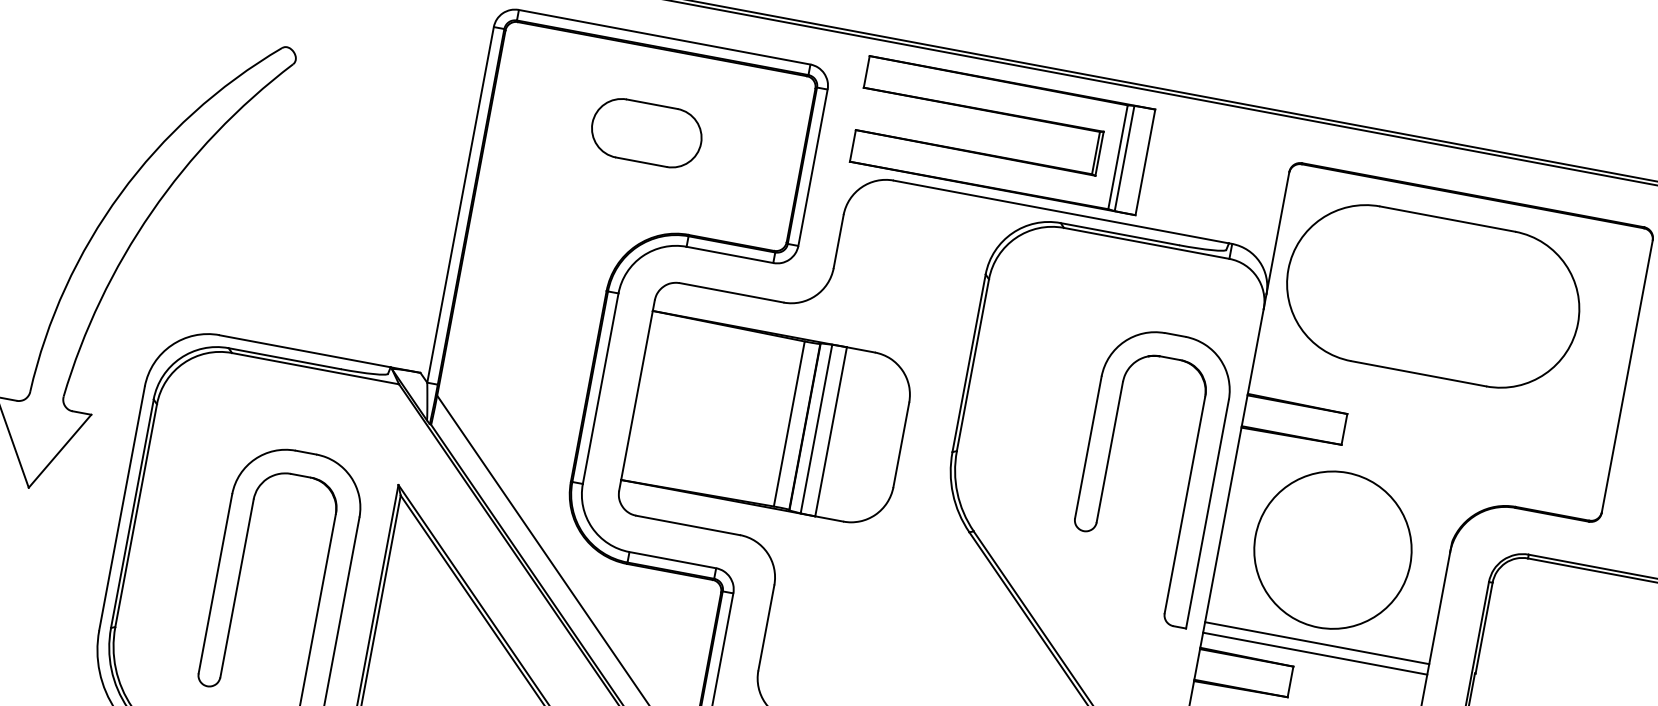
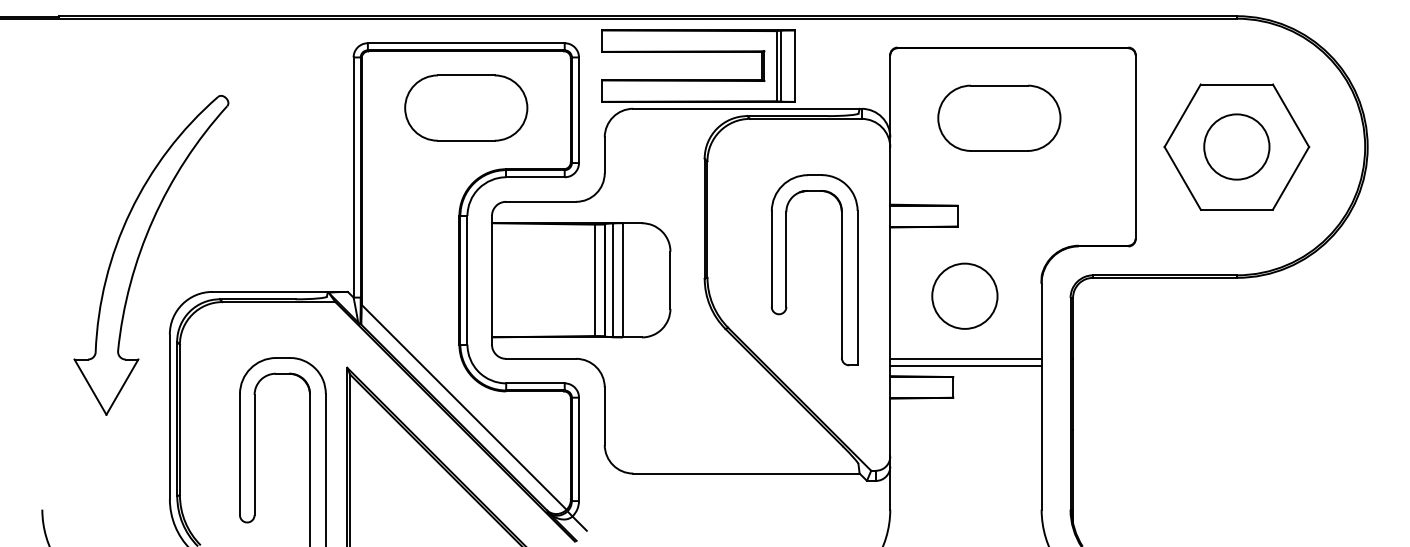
part: (647, 132) -> (466, 107), size x1.67
part: (1433, 295) -> (999, 117), size x0.62
part: (1188, 483) -> (841, 270), moved
circle: (1332, 548) -> (964, 295), size x0.62

